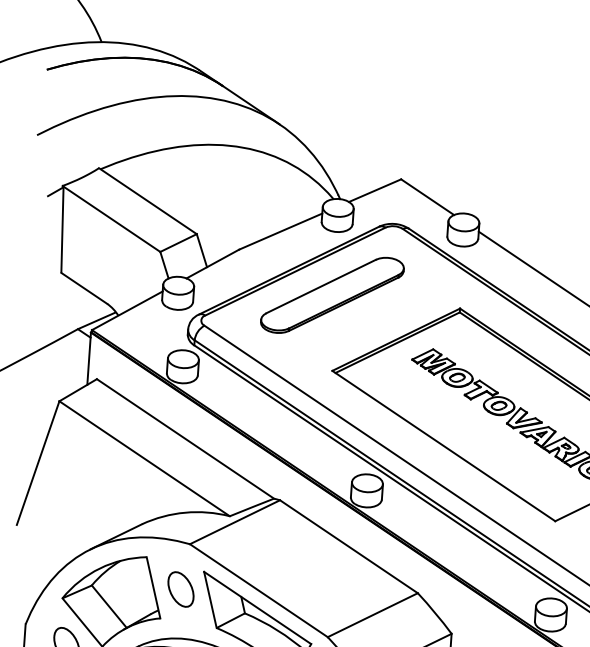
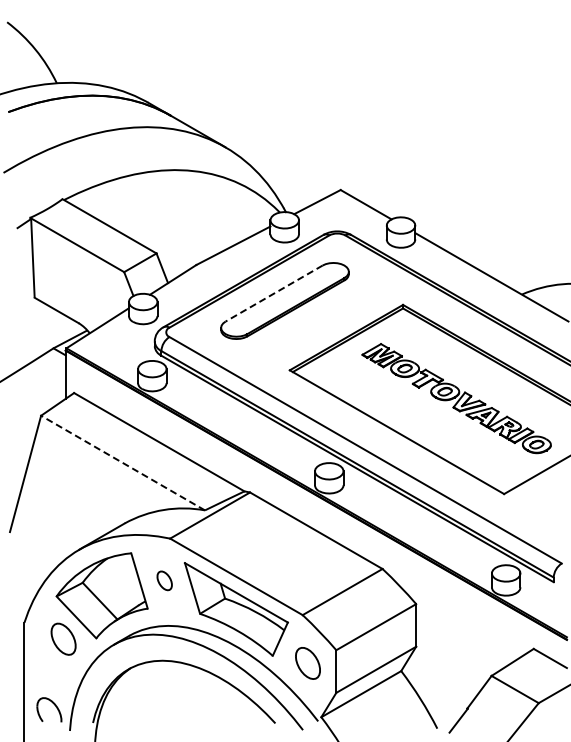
line: (320, 286) -> (273, 293), solid -> dashed
line: (145, 459) -> (123, 463), solid -> dashed
part: (180, 589) -> (164, 580), size x0.6

